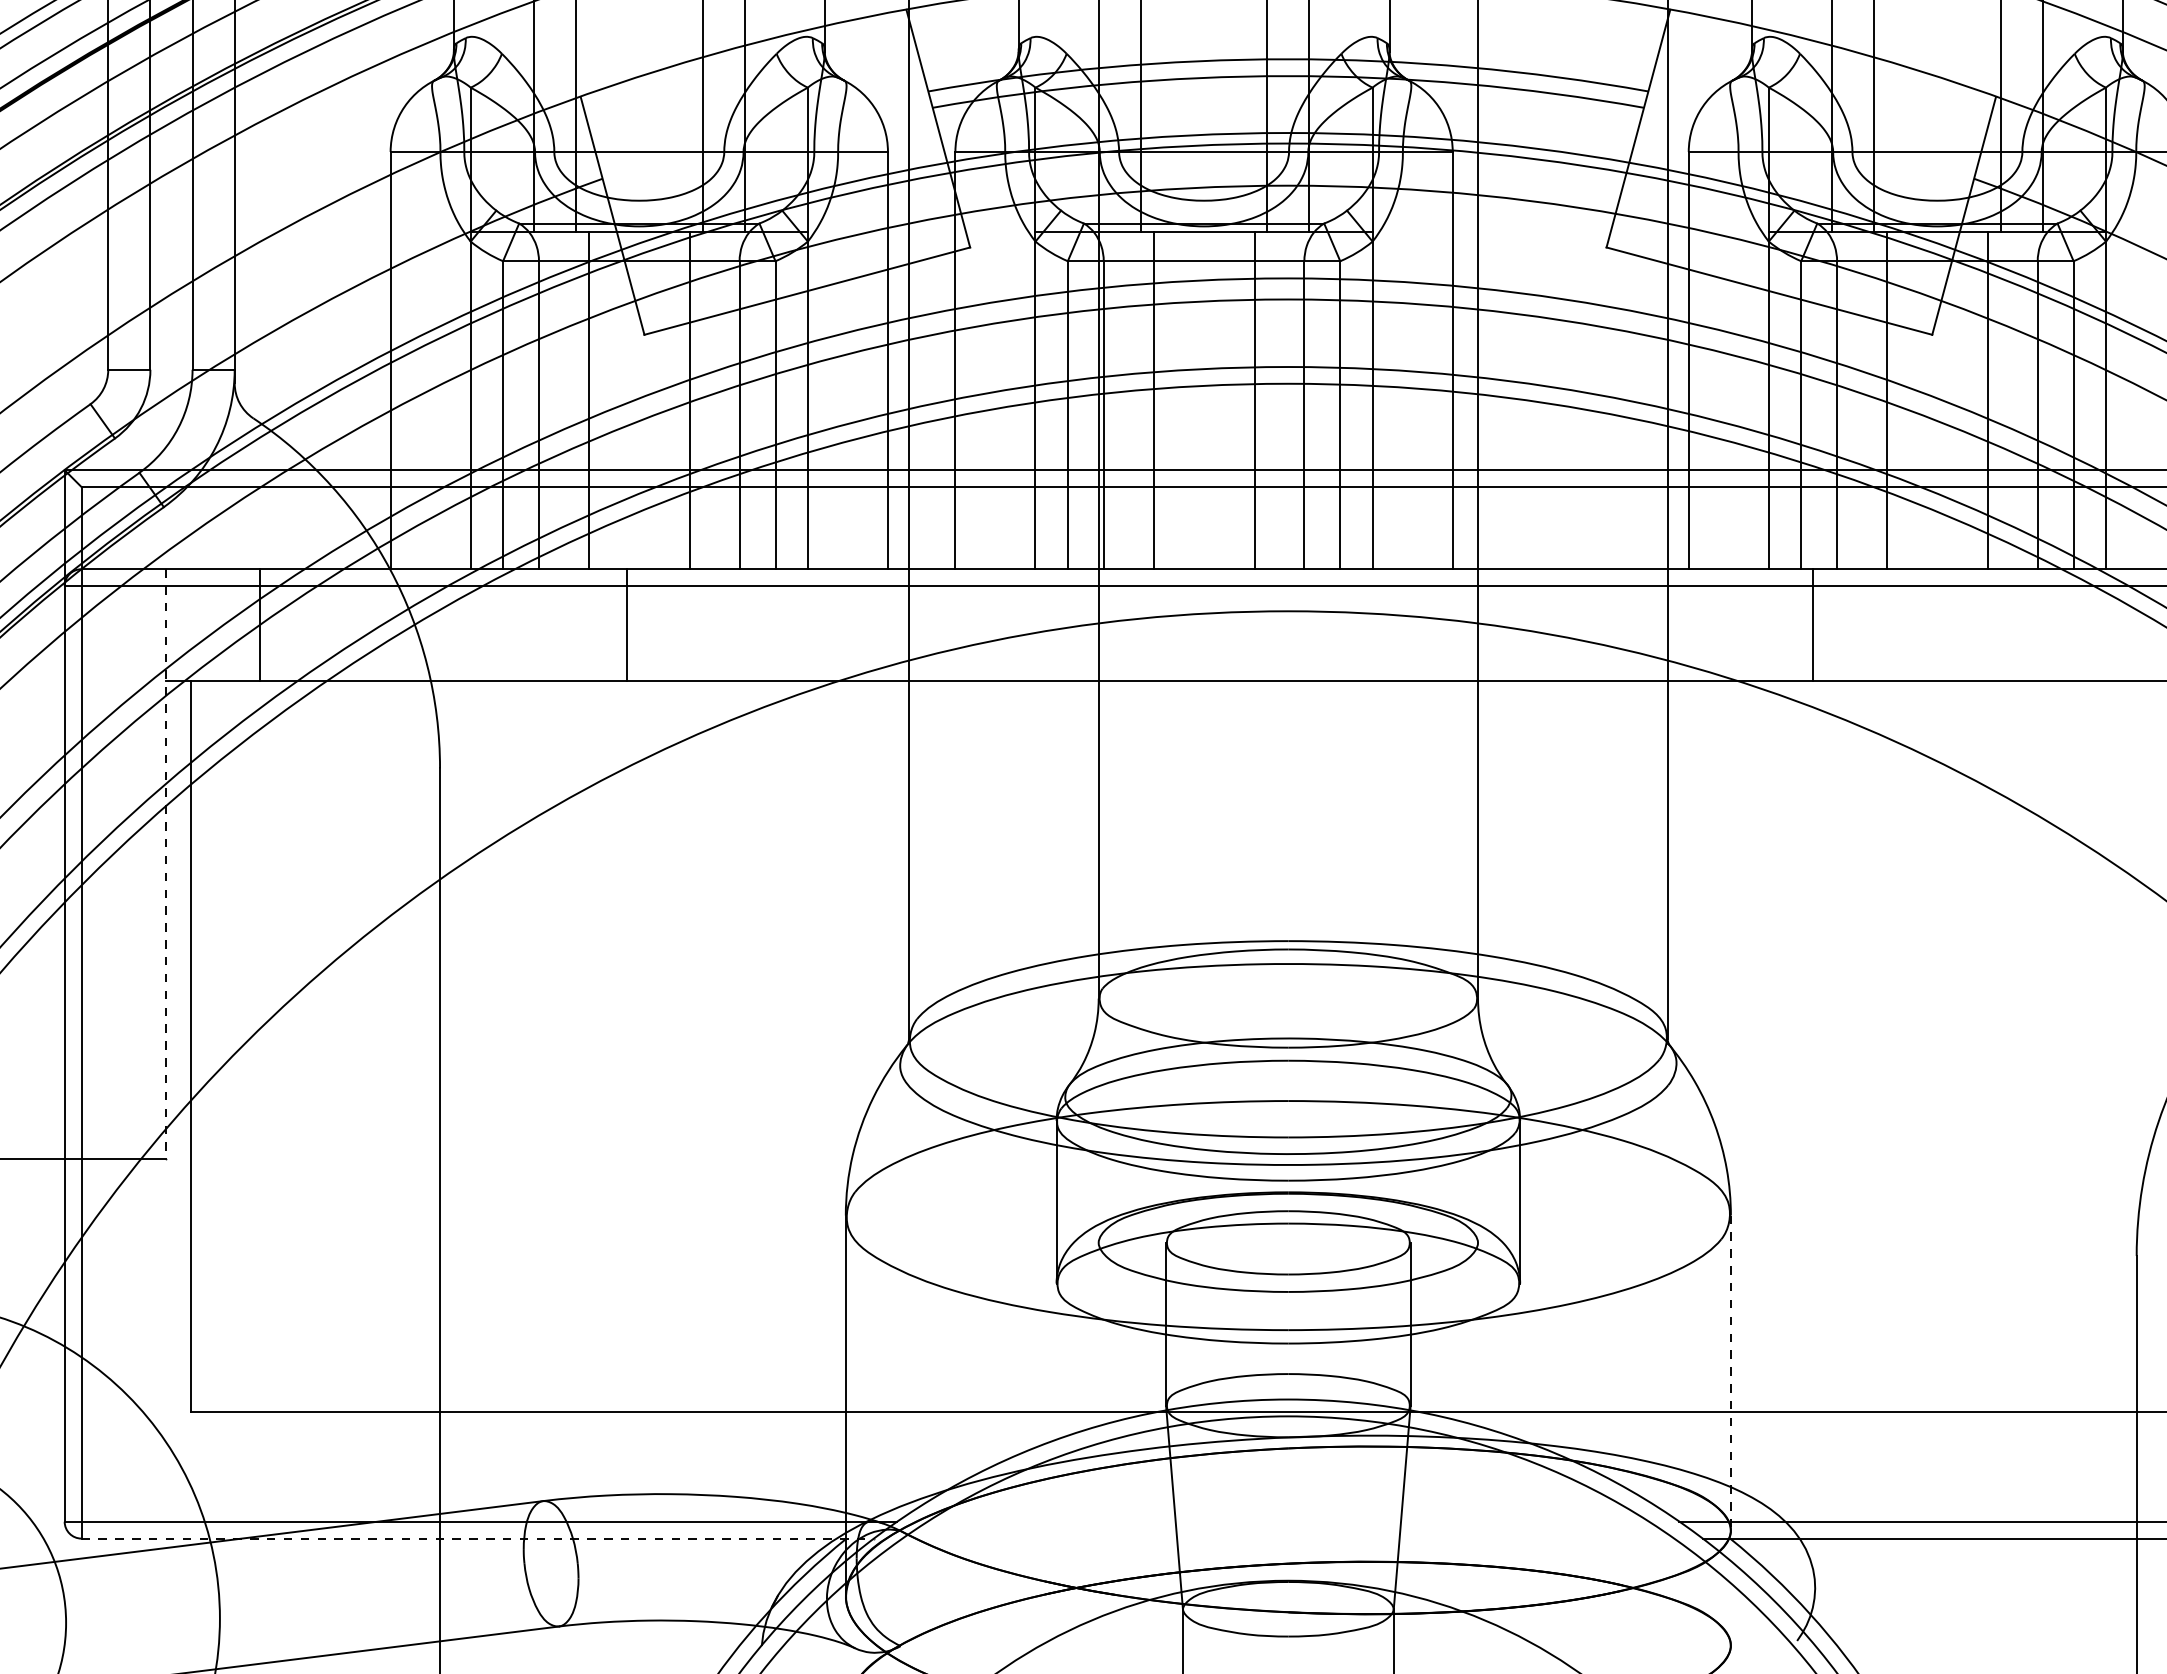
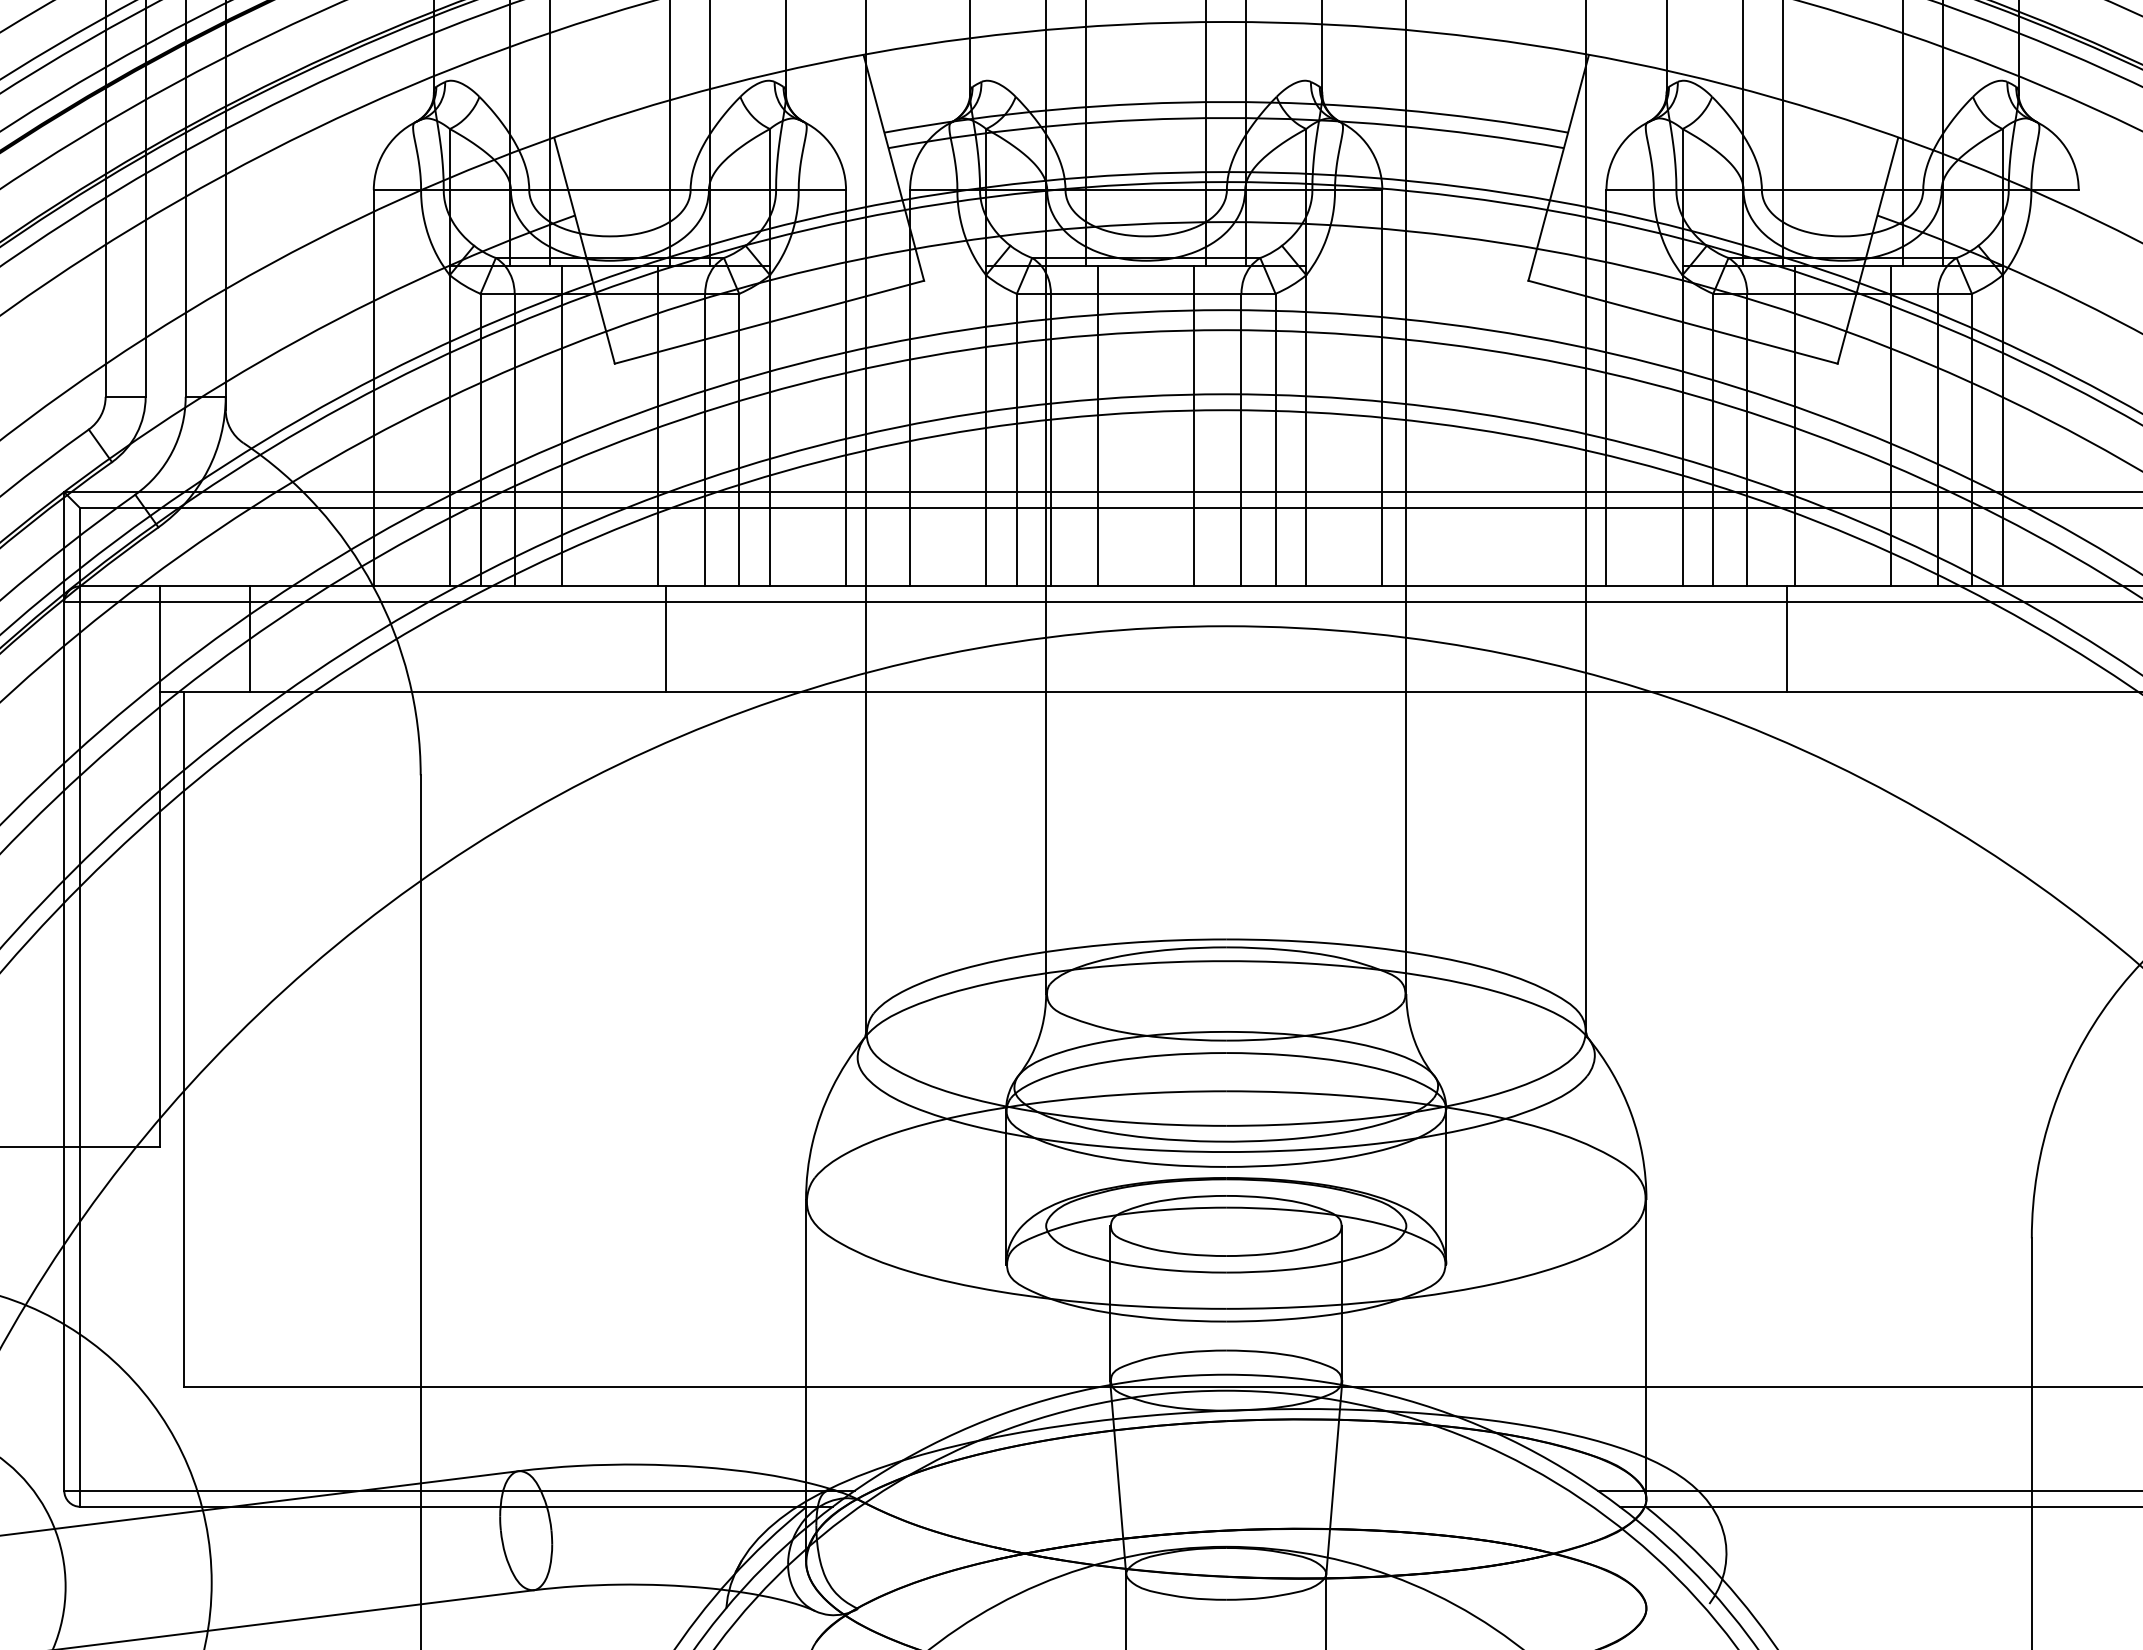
line: (626, 625) -> (665, 639), moved
line: (1813, 625) -> (1786, 639), moved
line: (166, 864) -> (160, 866), dashed -> solid
line: (1730, 1374) -> (1646, 1350), dashed -> solid
line: (477, 1538) -> (456, 1506), dashed -> solid

